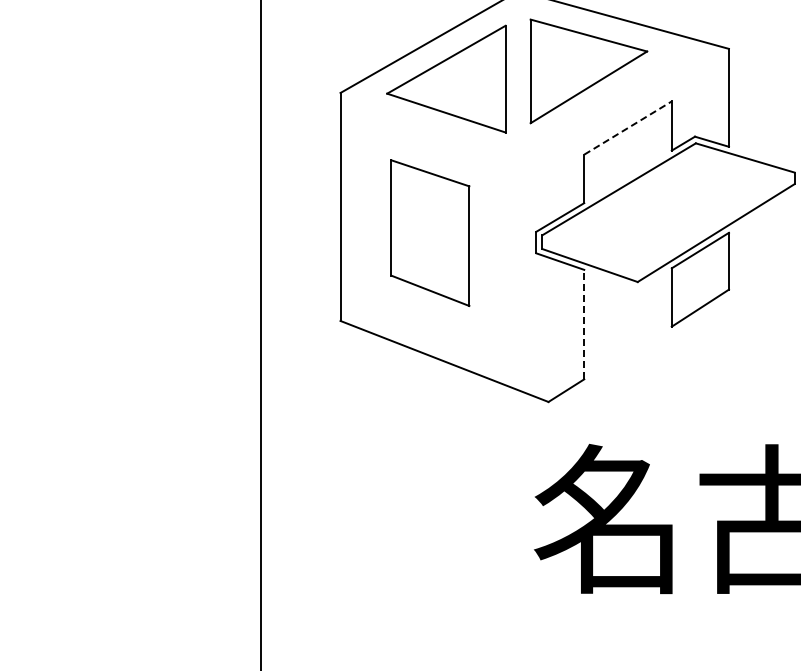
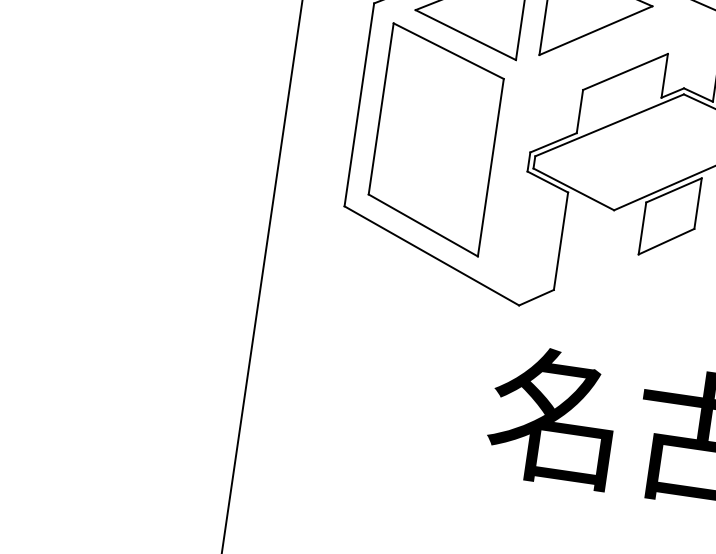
line: (628, 127) -> (626, 71), dashed -> solid
part: (430, 232) -> (436, 139), size x1.67
line: (584, 324) -> (561, 241), dashed -> solid

